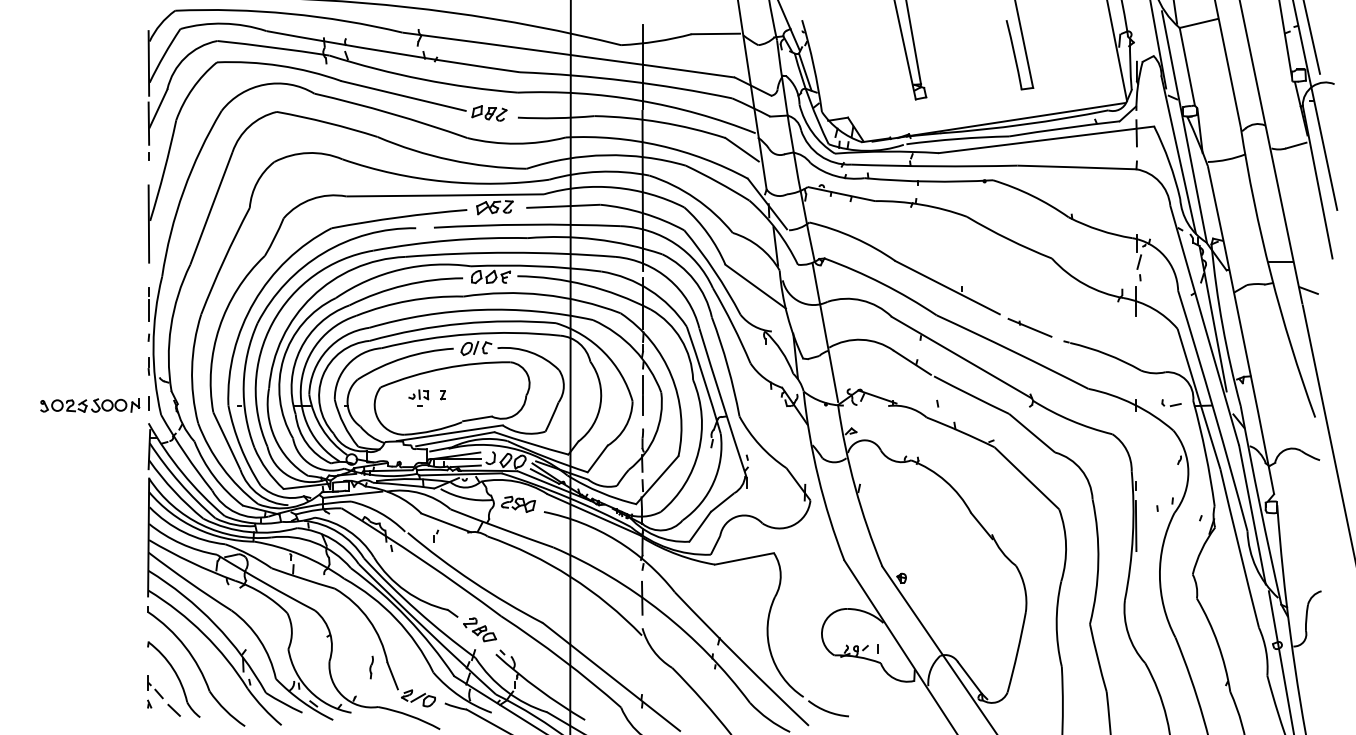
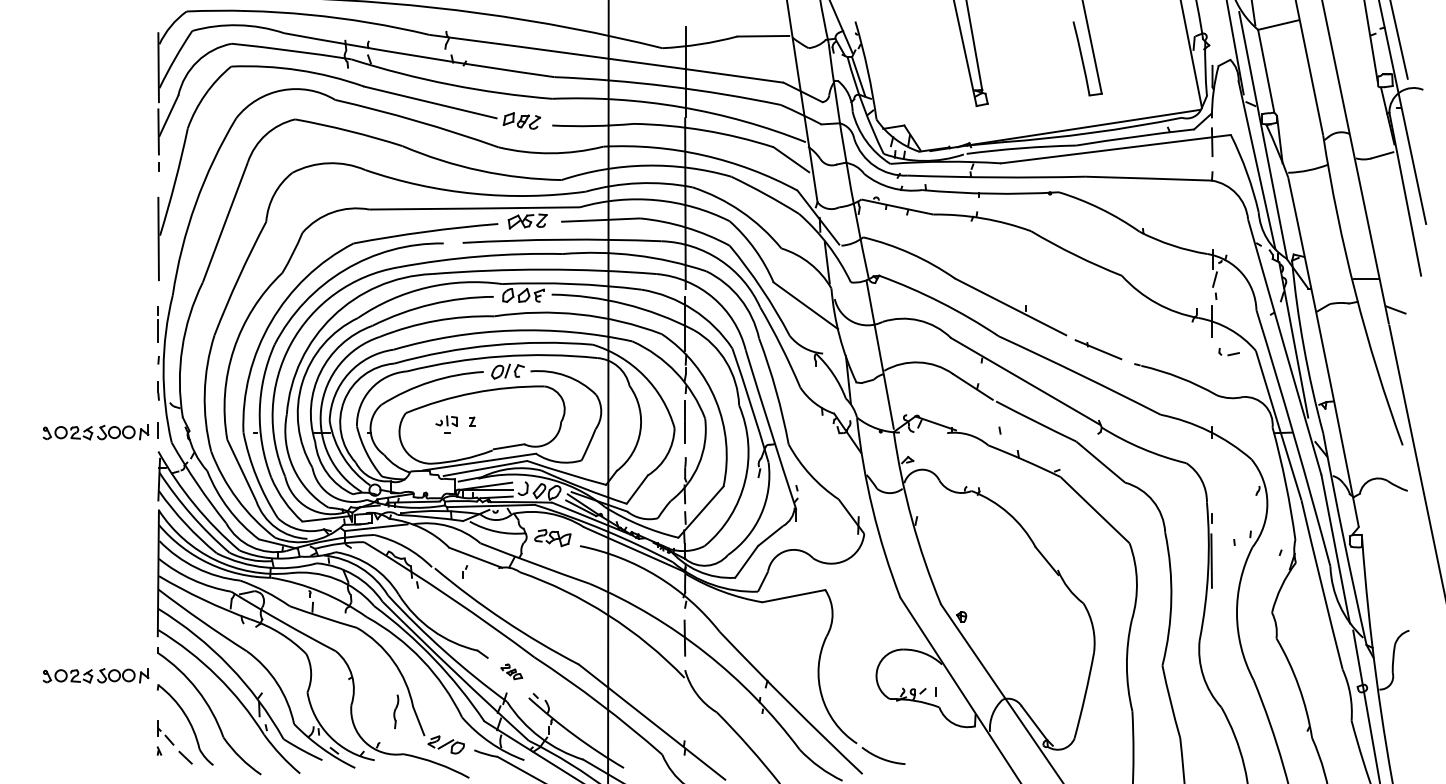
part: (1171, 403) -> (1229, 352), moved
part: (479, 629) -> (511, 671), size x0.6
part: (90, 633) -> (96, 675), added
part: (371, 667) -> (396, 711), size x1.4

